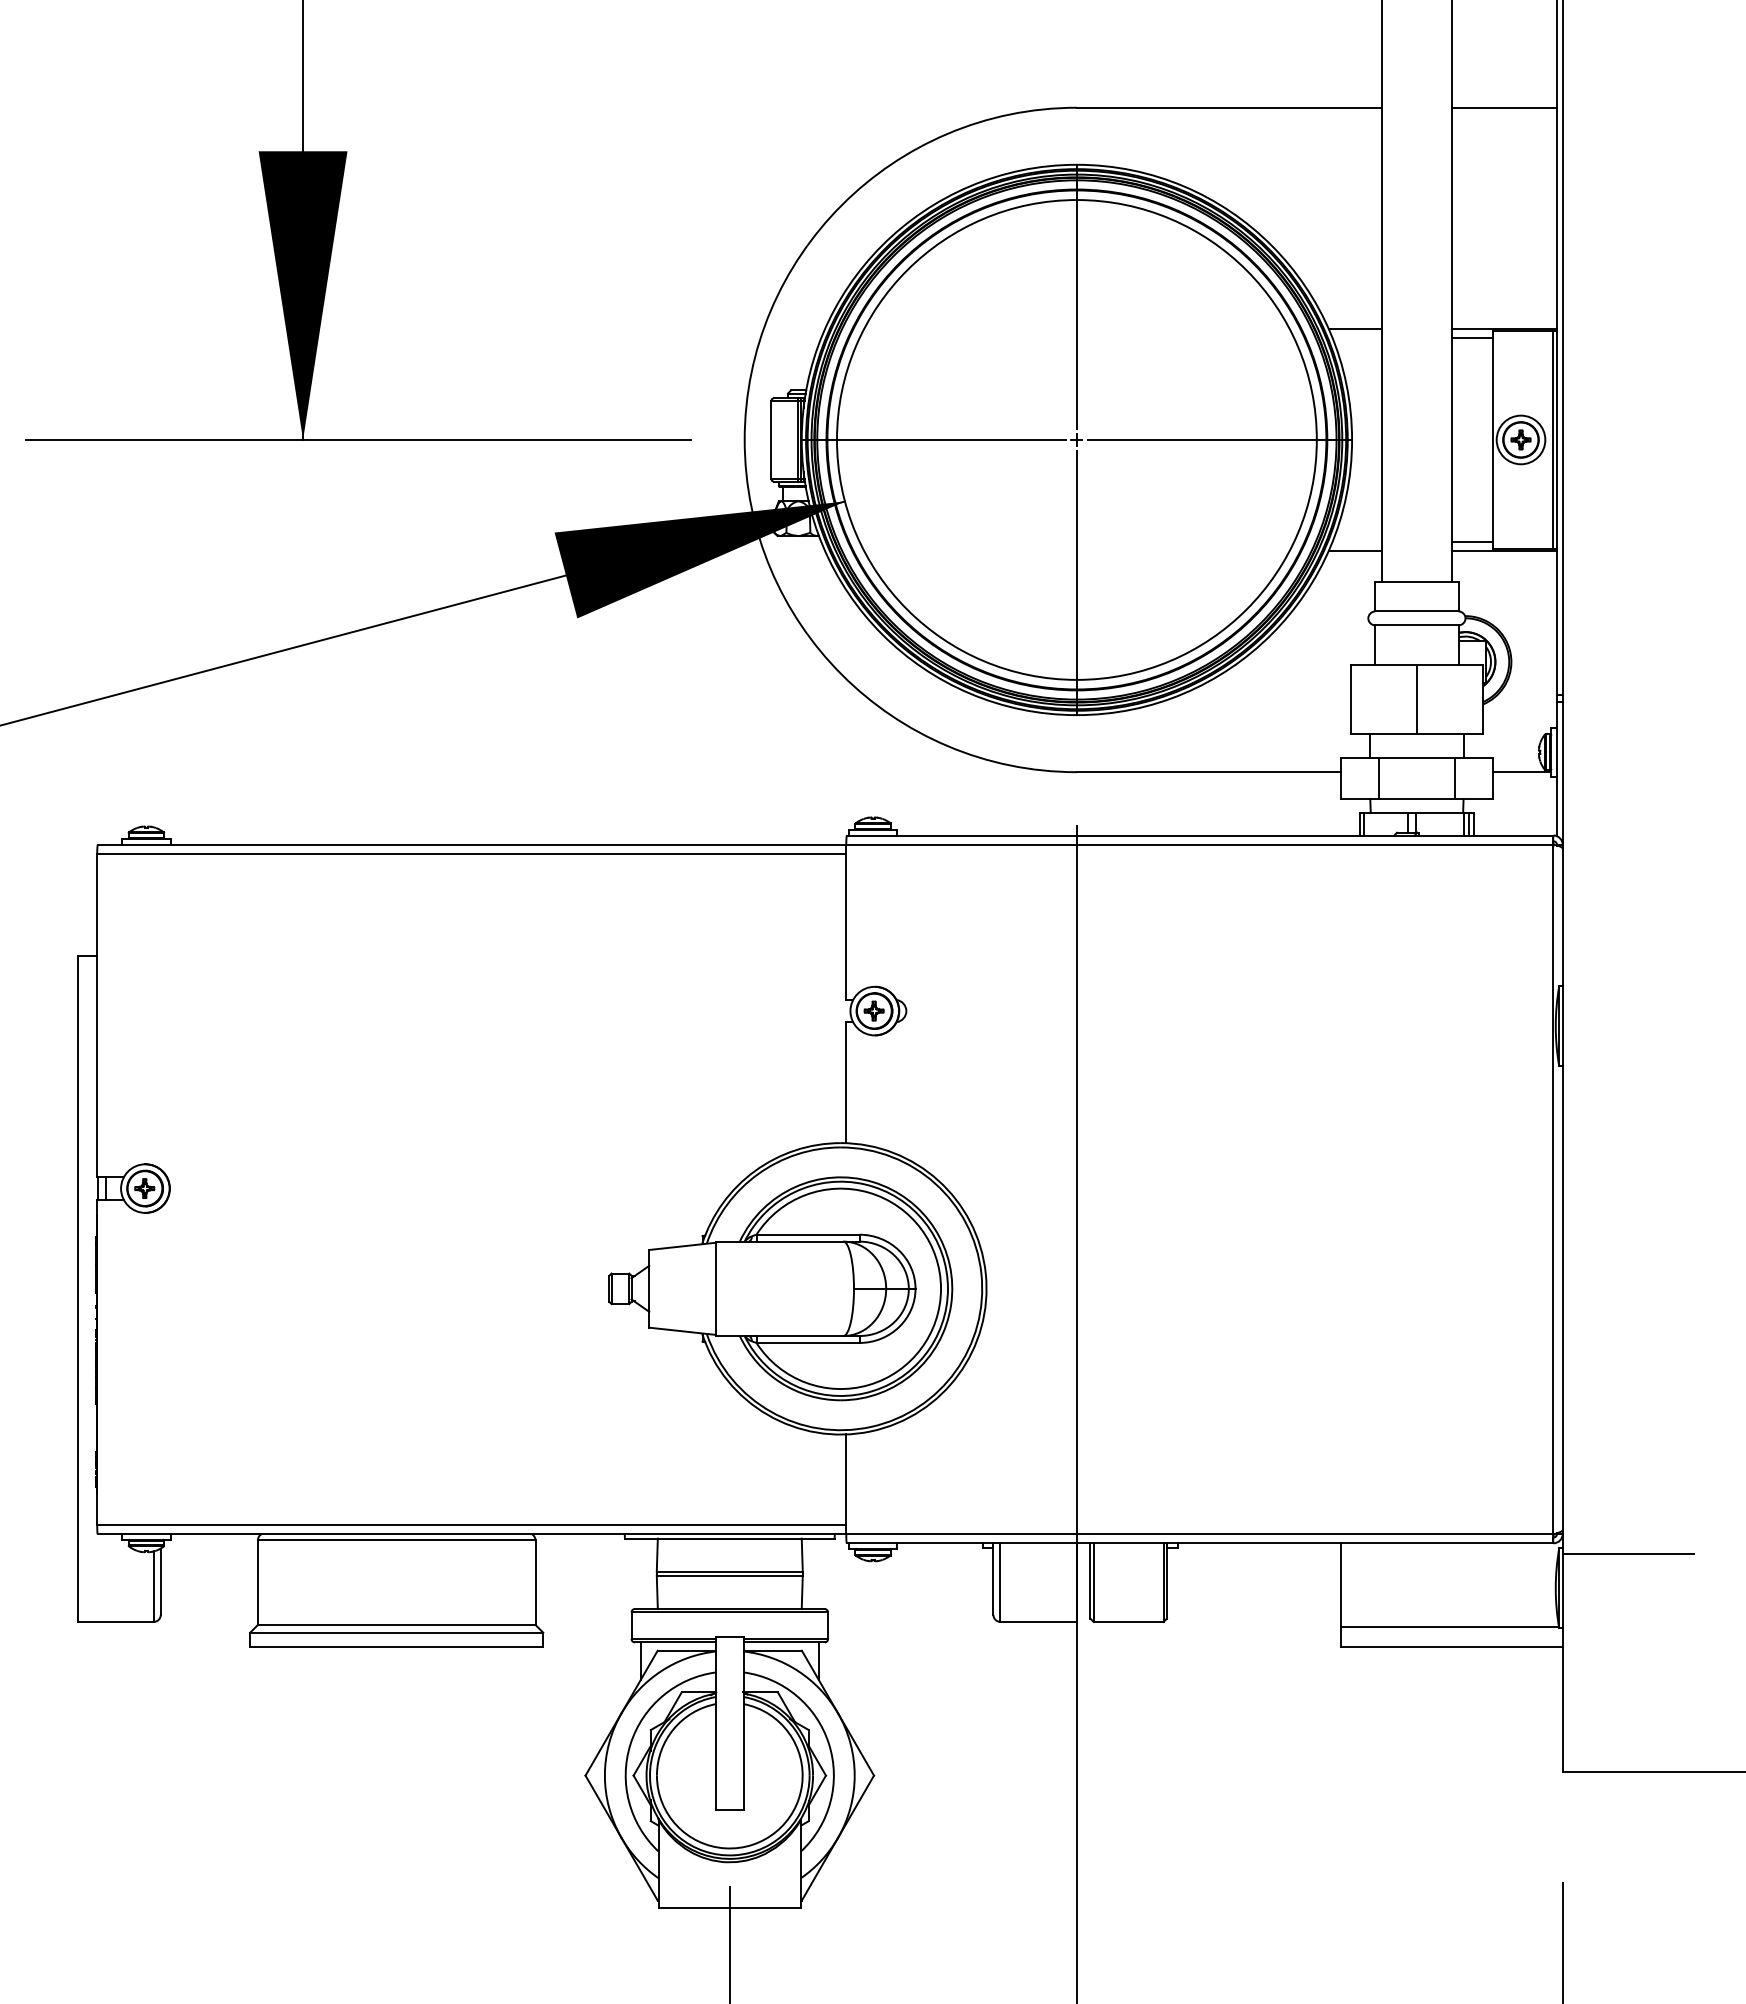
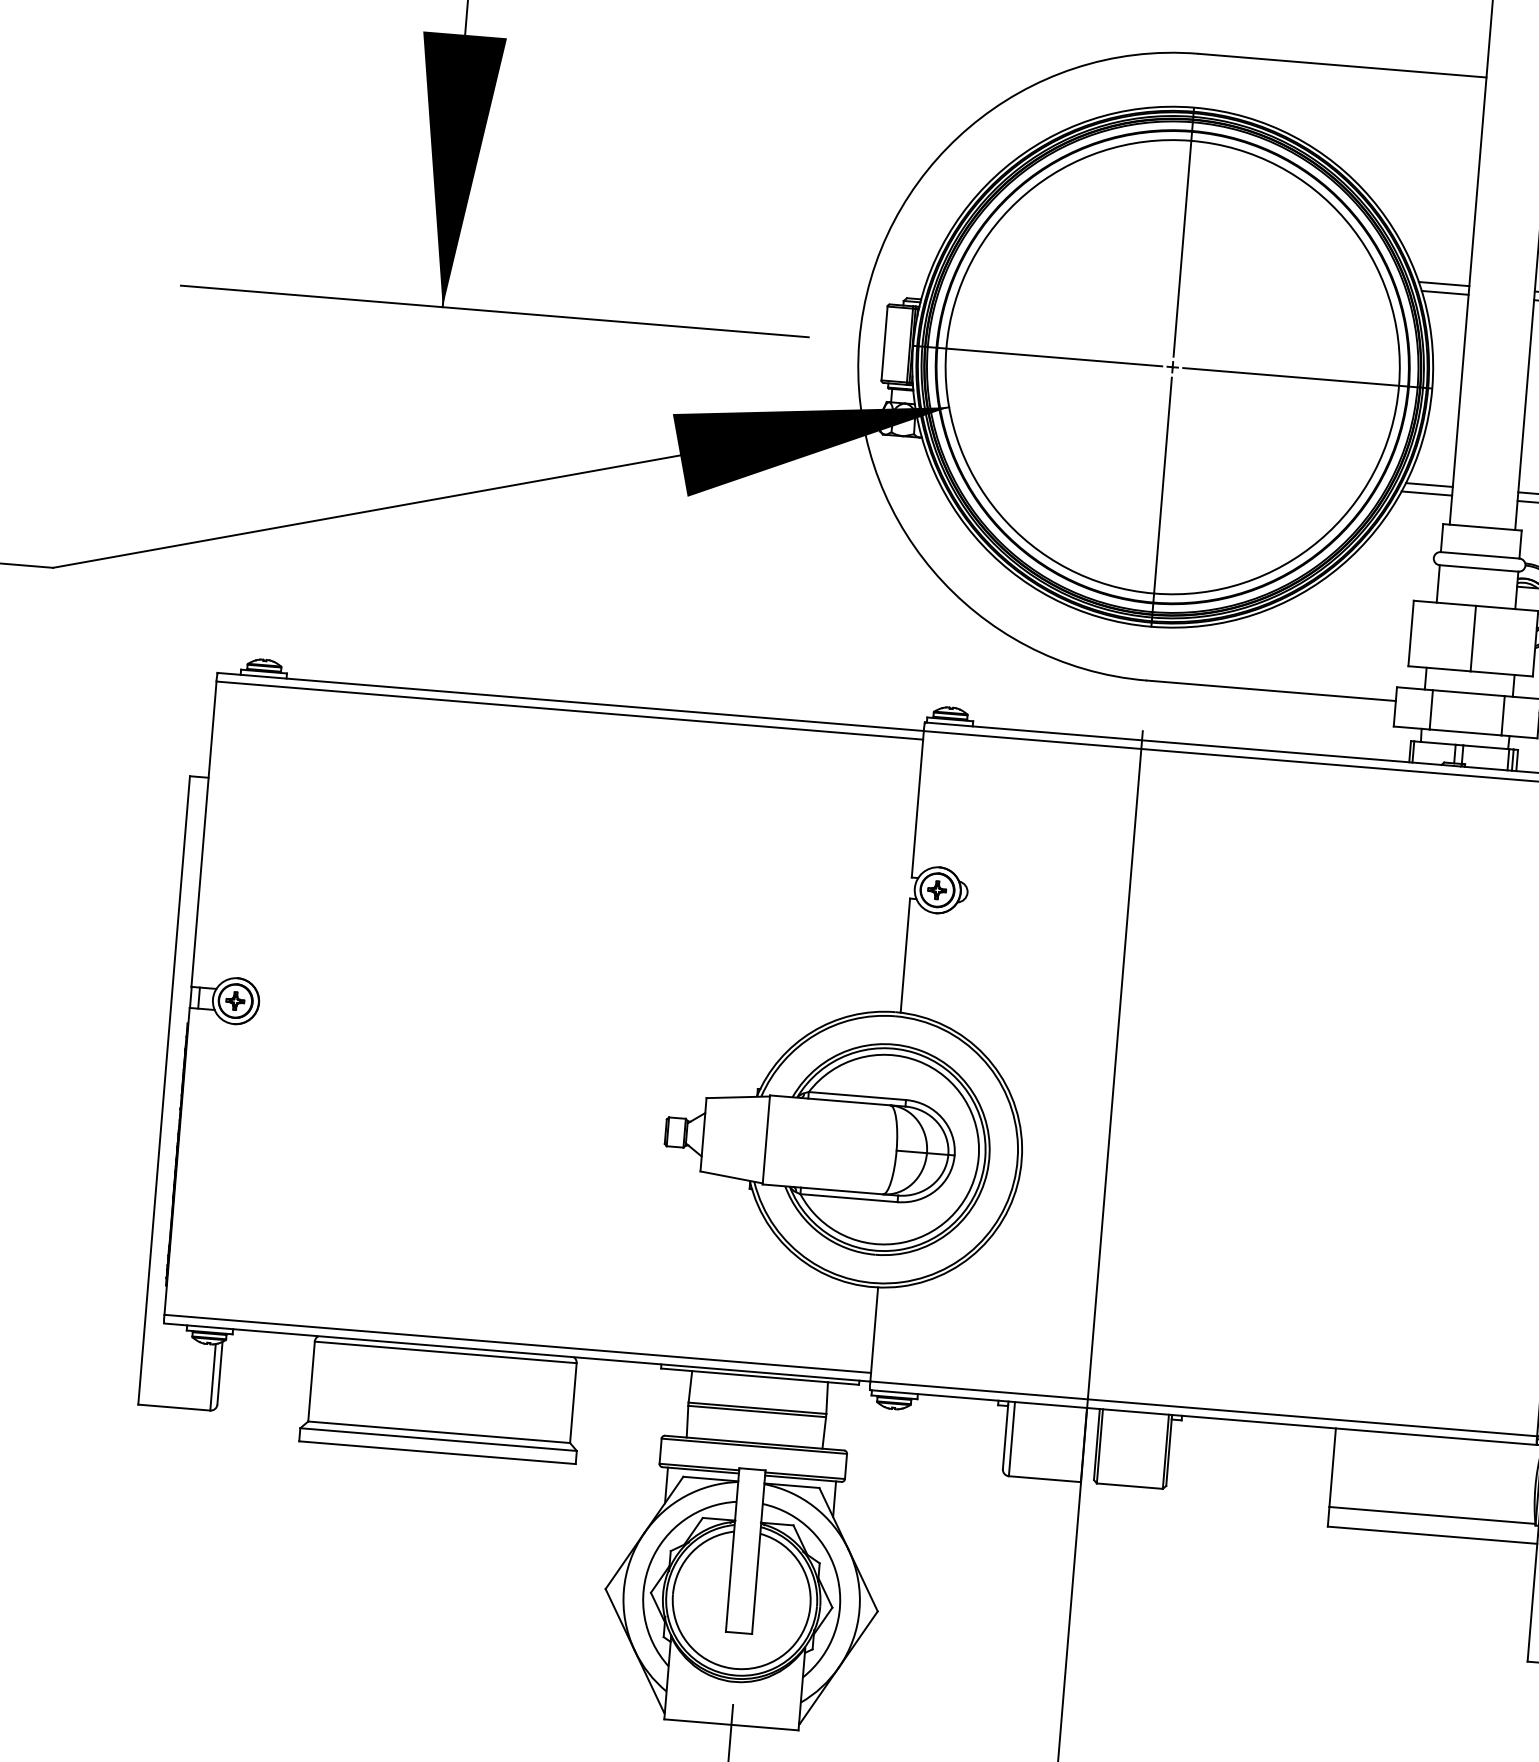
line: (1357, 338) -> (1445, 293), added
line: (1357, 541) -> (1429, 484), added

